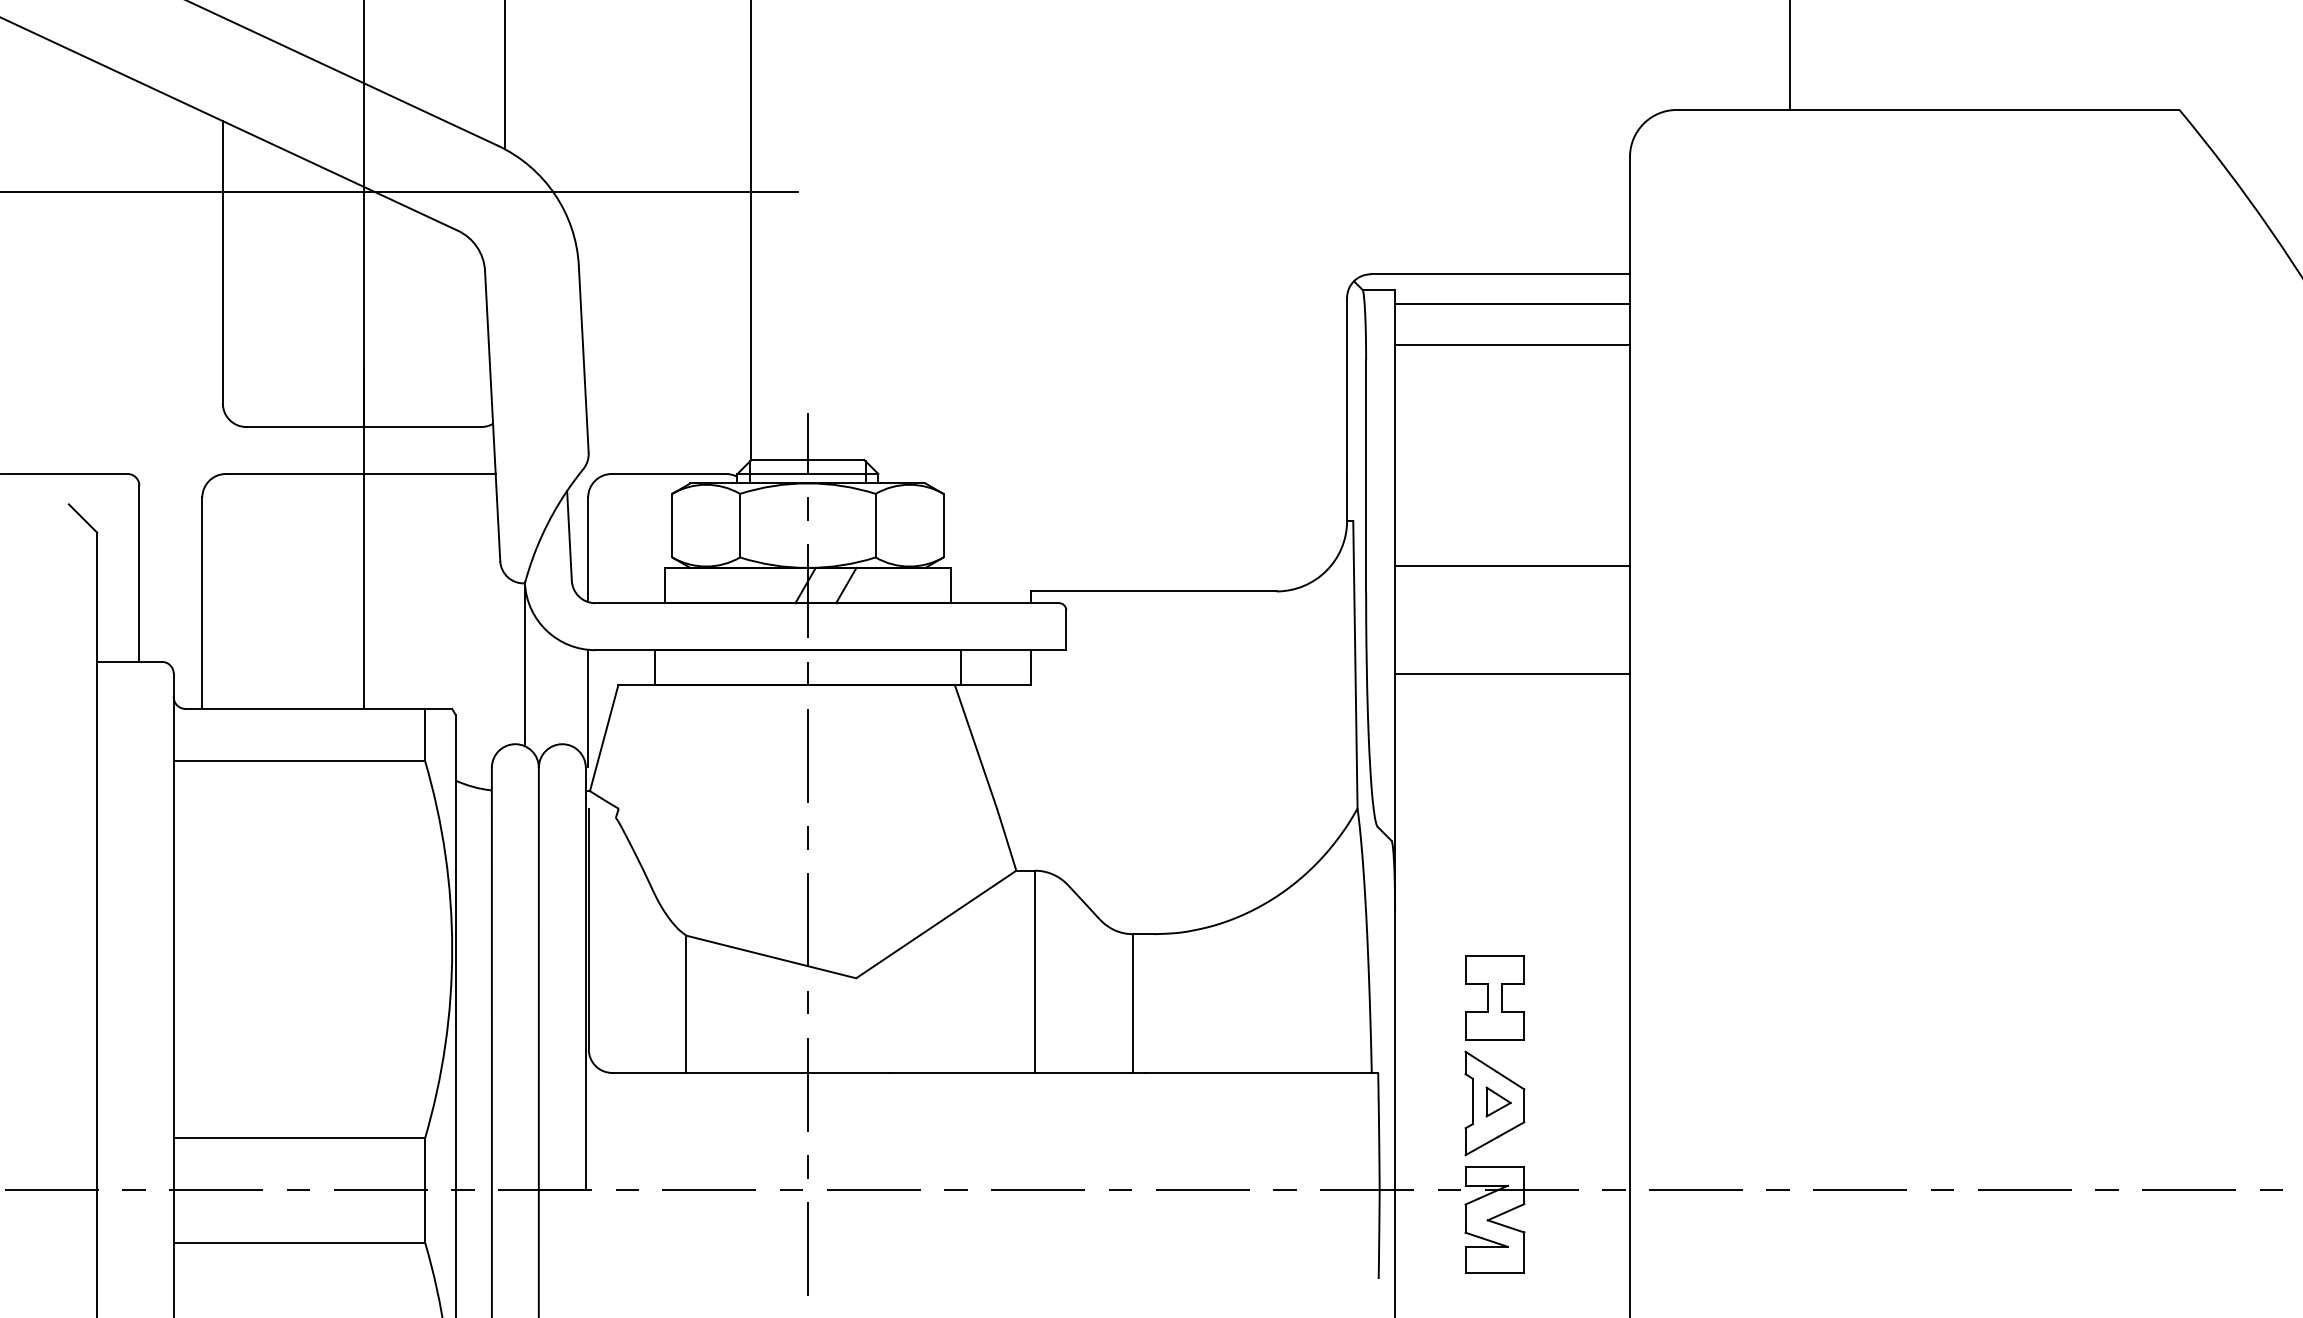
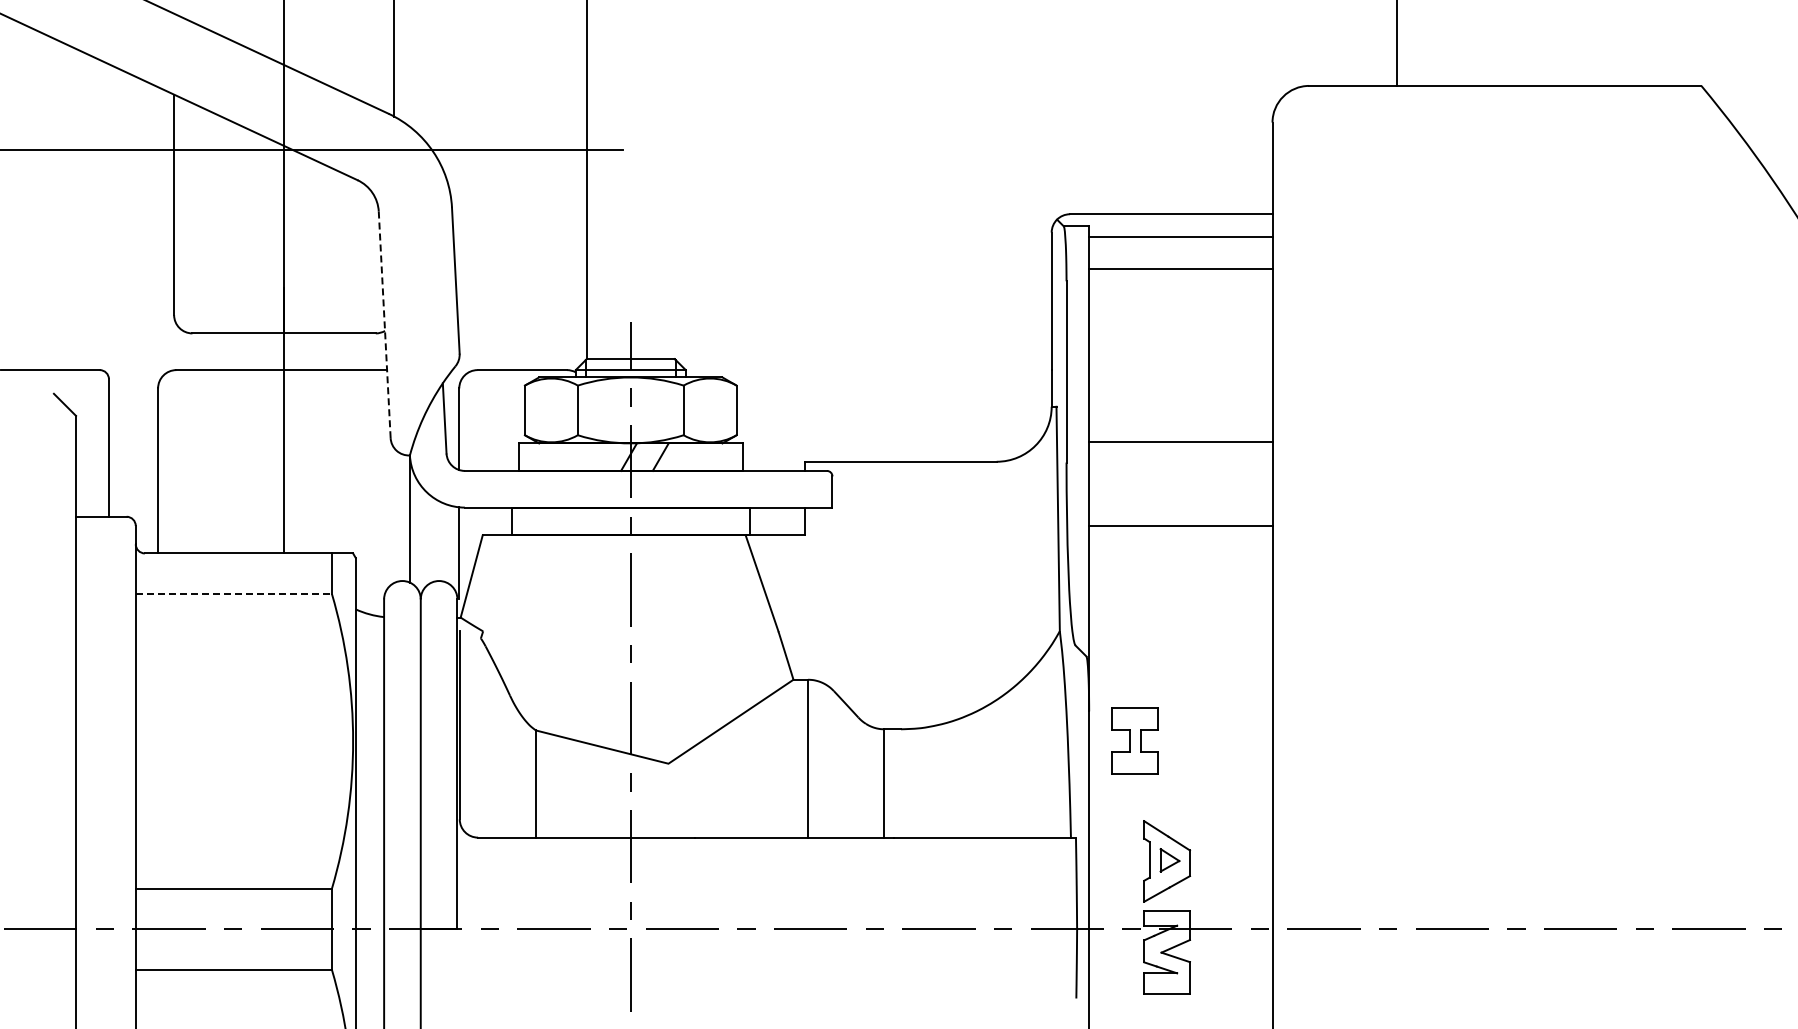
line: (492, 416) -> (384, 325), solid -> dashed
line: (300, 761) -> (234, 594), solid -> dashed
part: (1494, 997) -> (1134, 740), moved

